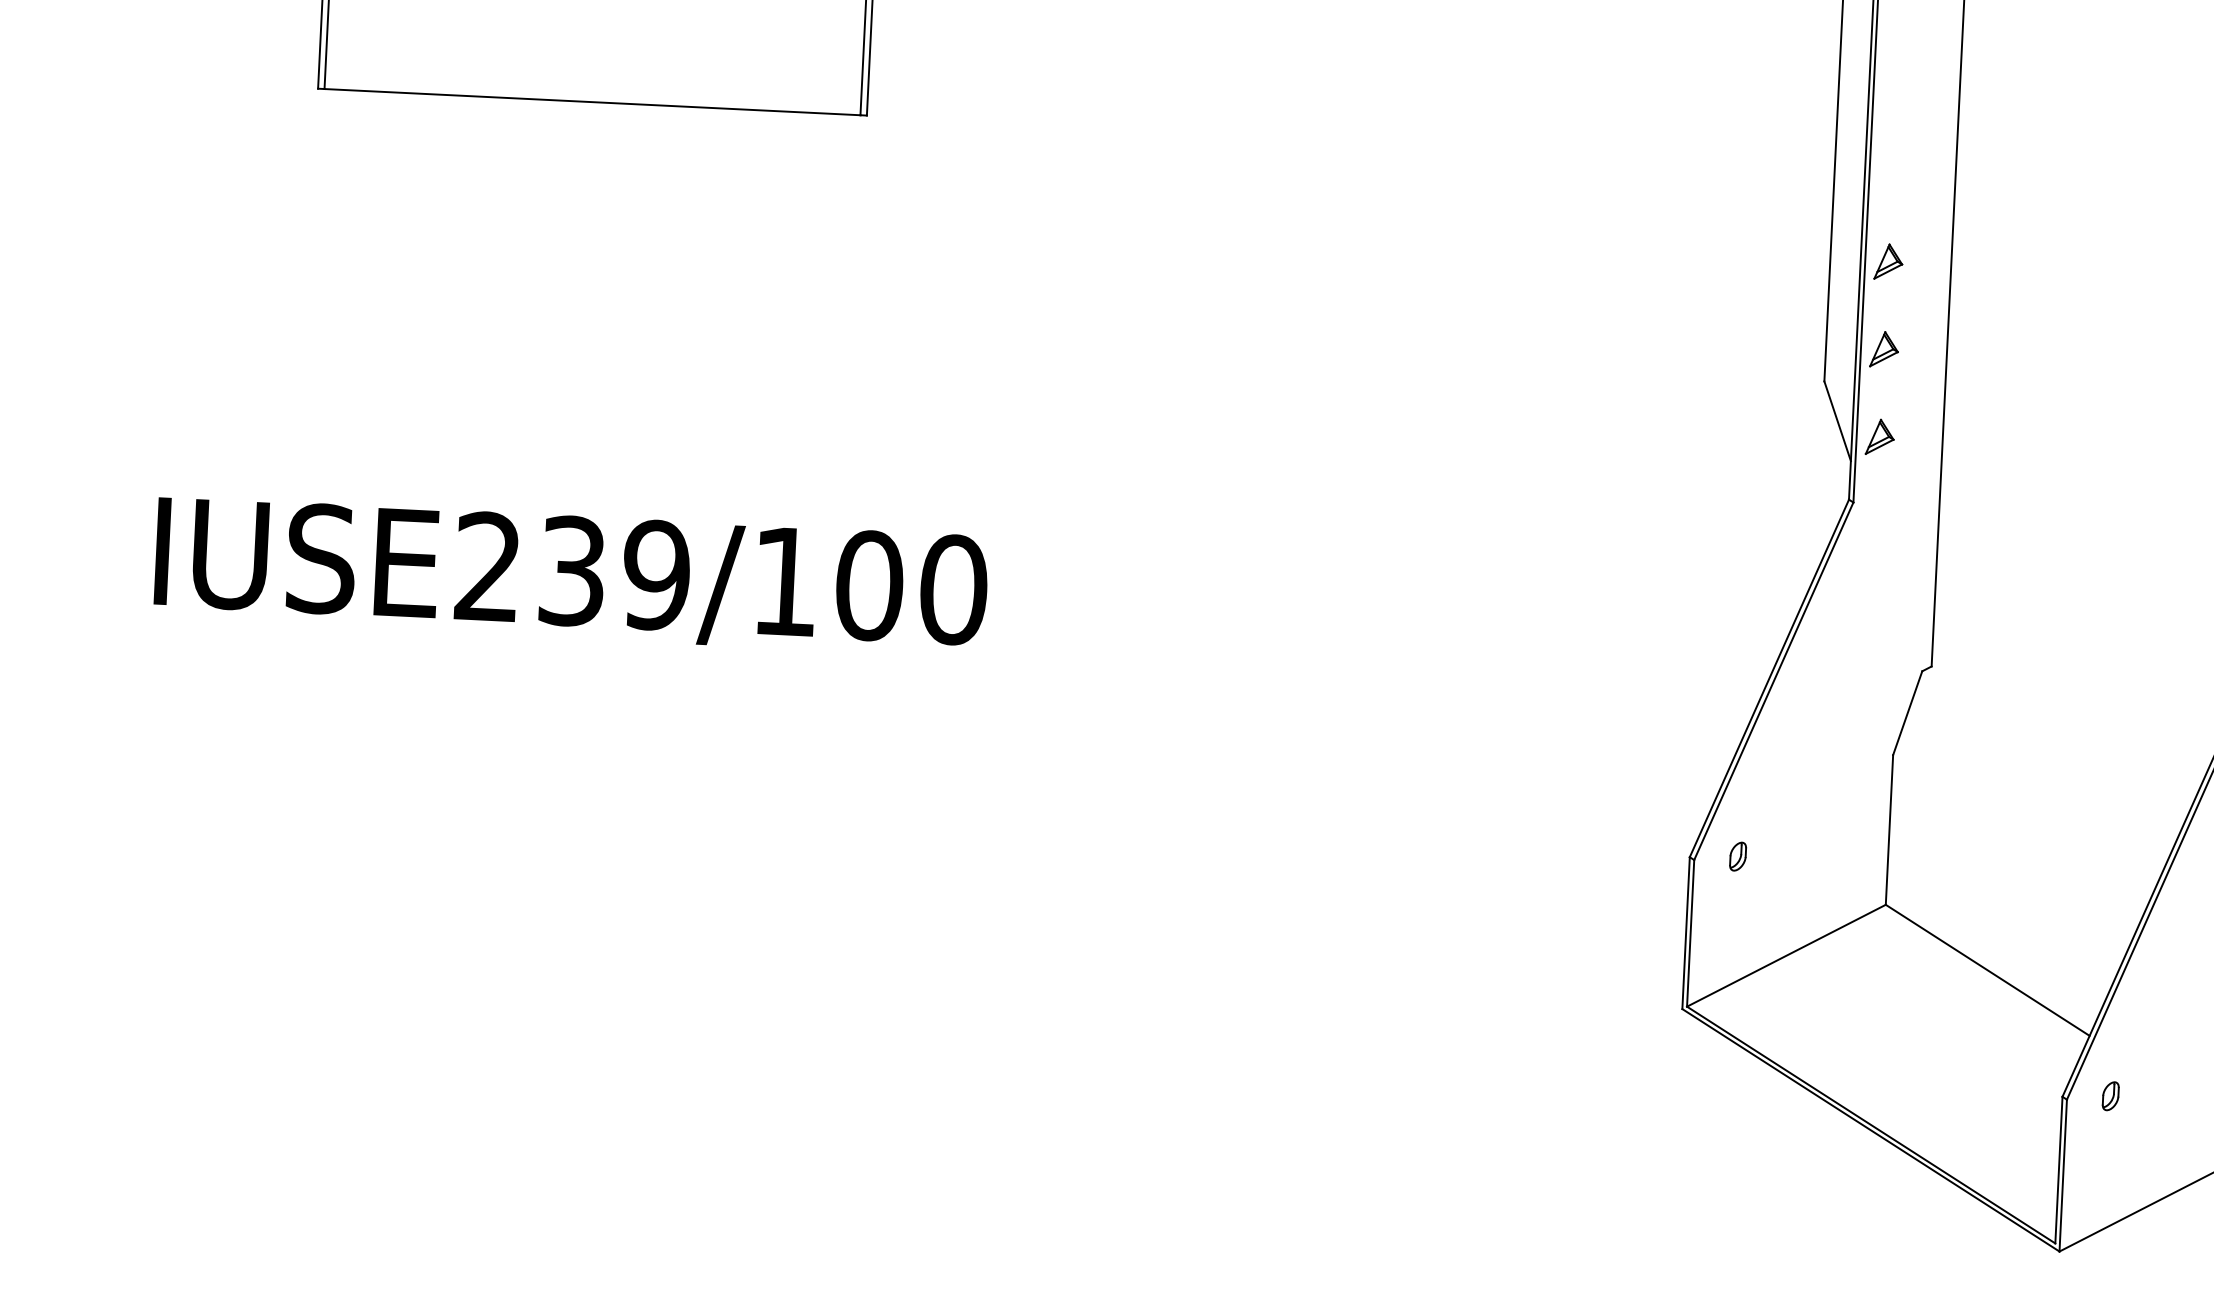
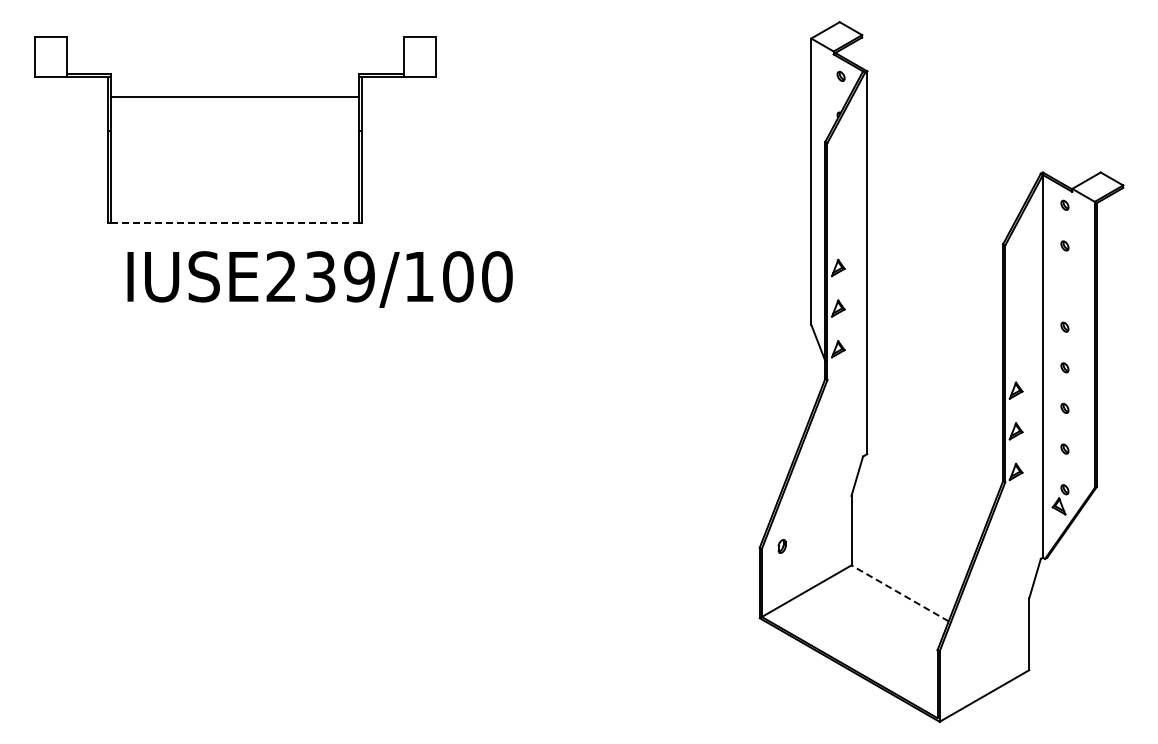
line: (593, 102) -> (235, 223), solid -> dashed
text: (569, 576) -> (319, 279), moved
line: (1986, 970) -> (899, 593), solid -> dashed
part: (2110, 1095) -> (959, 648), removed

